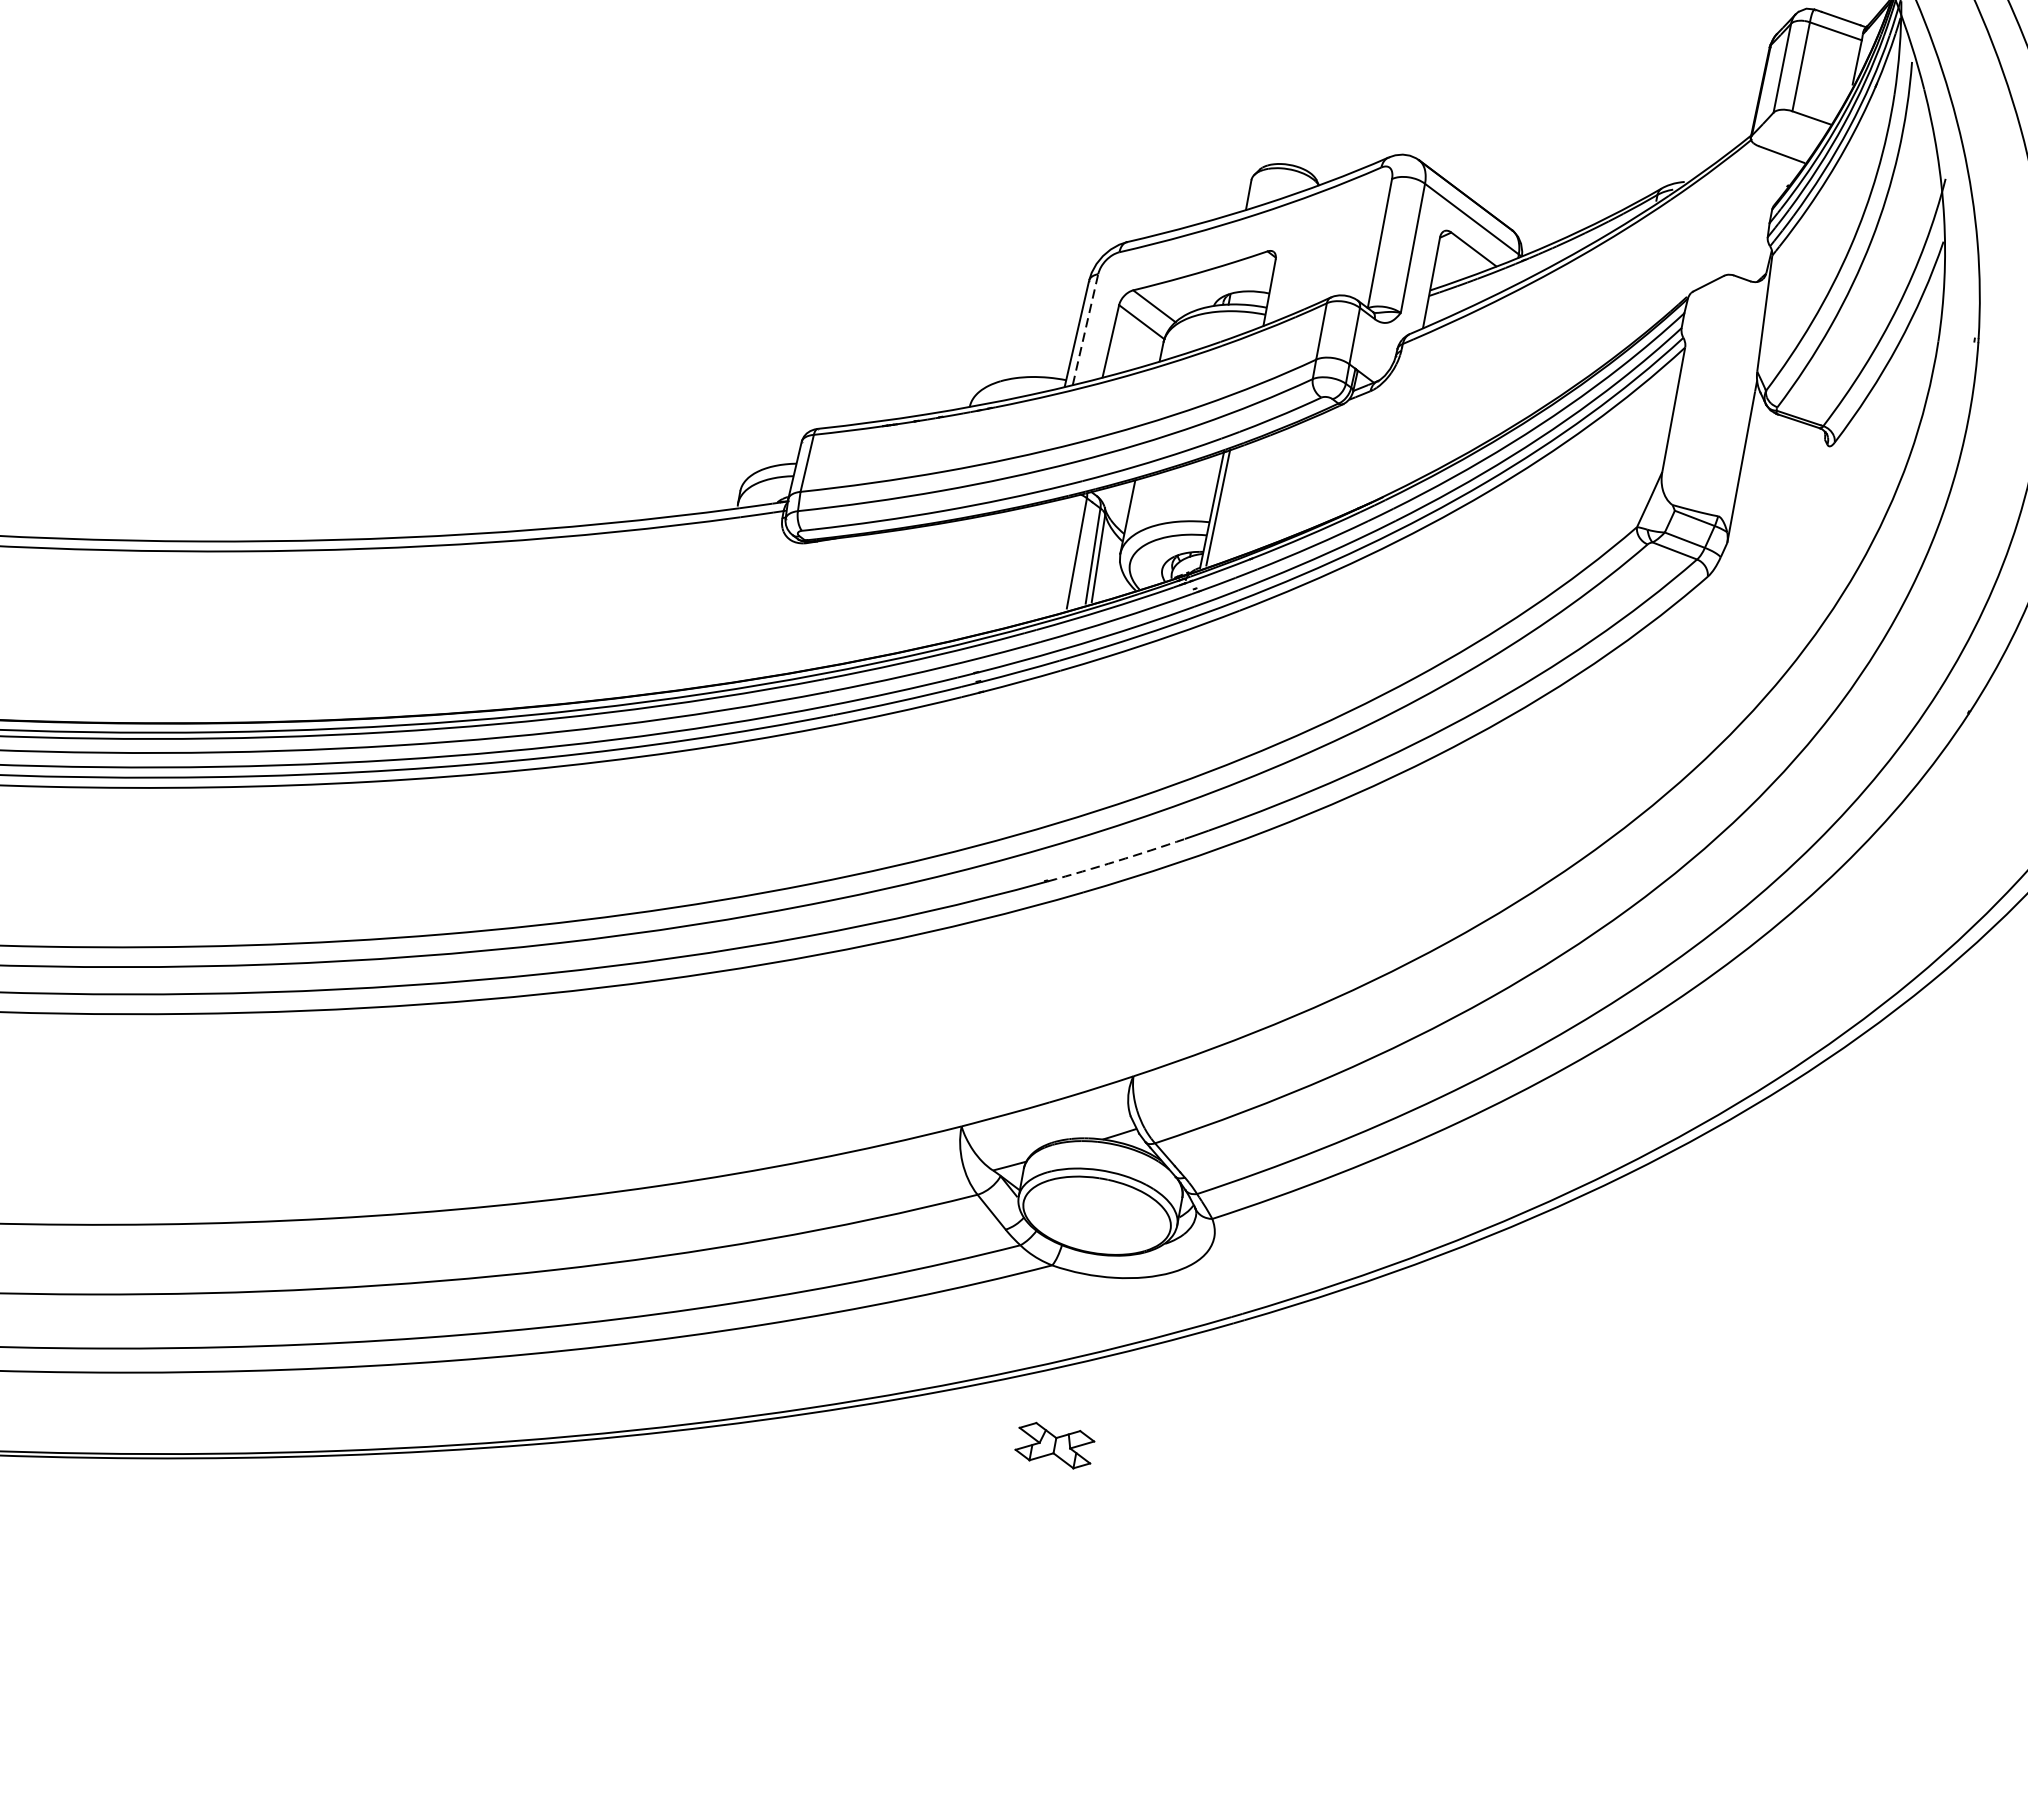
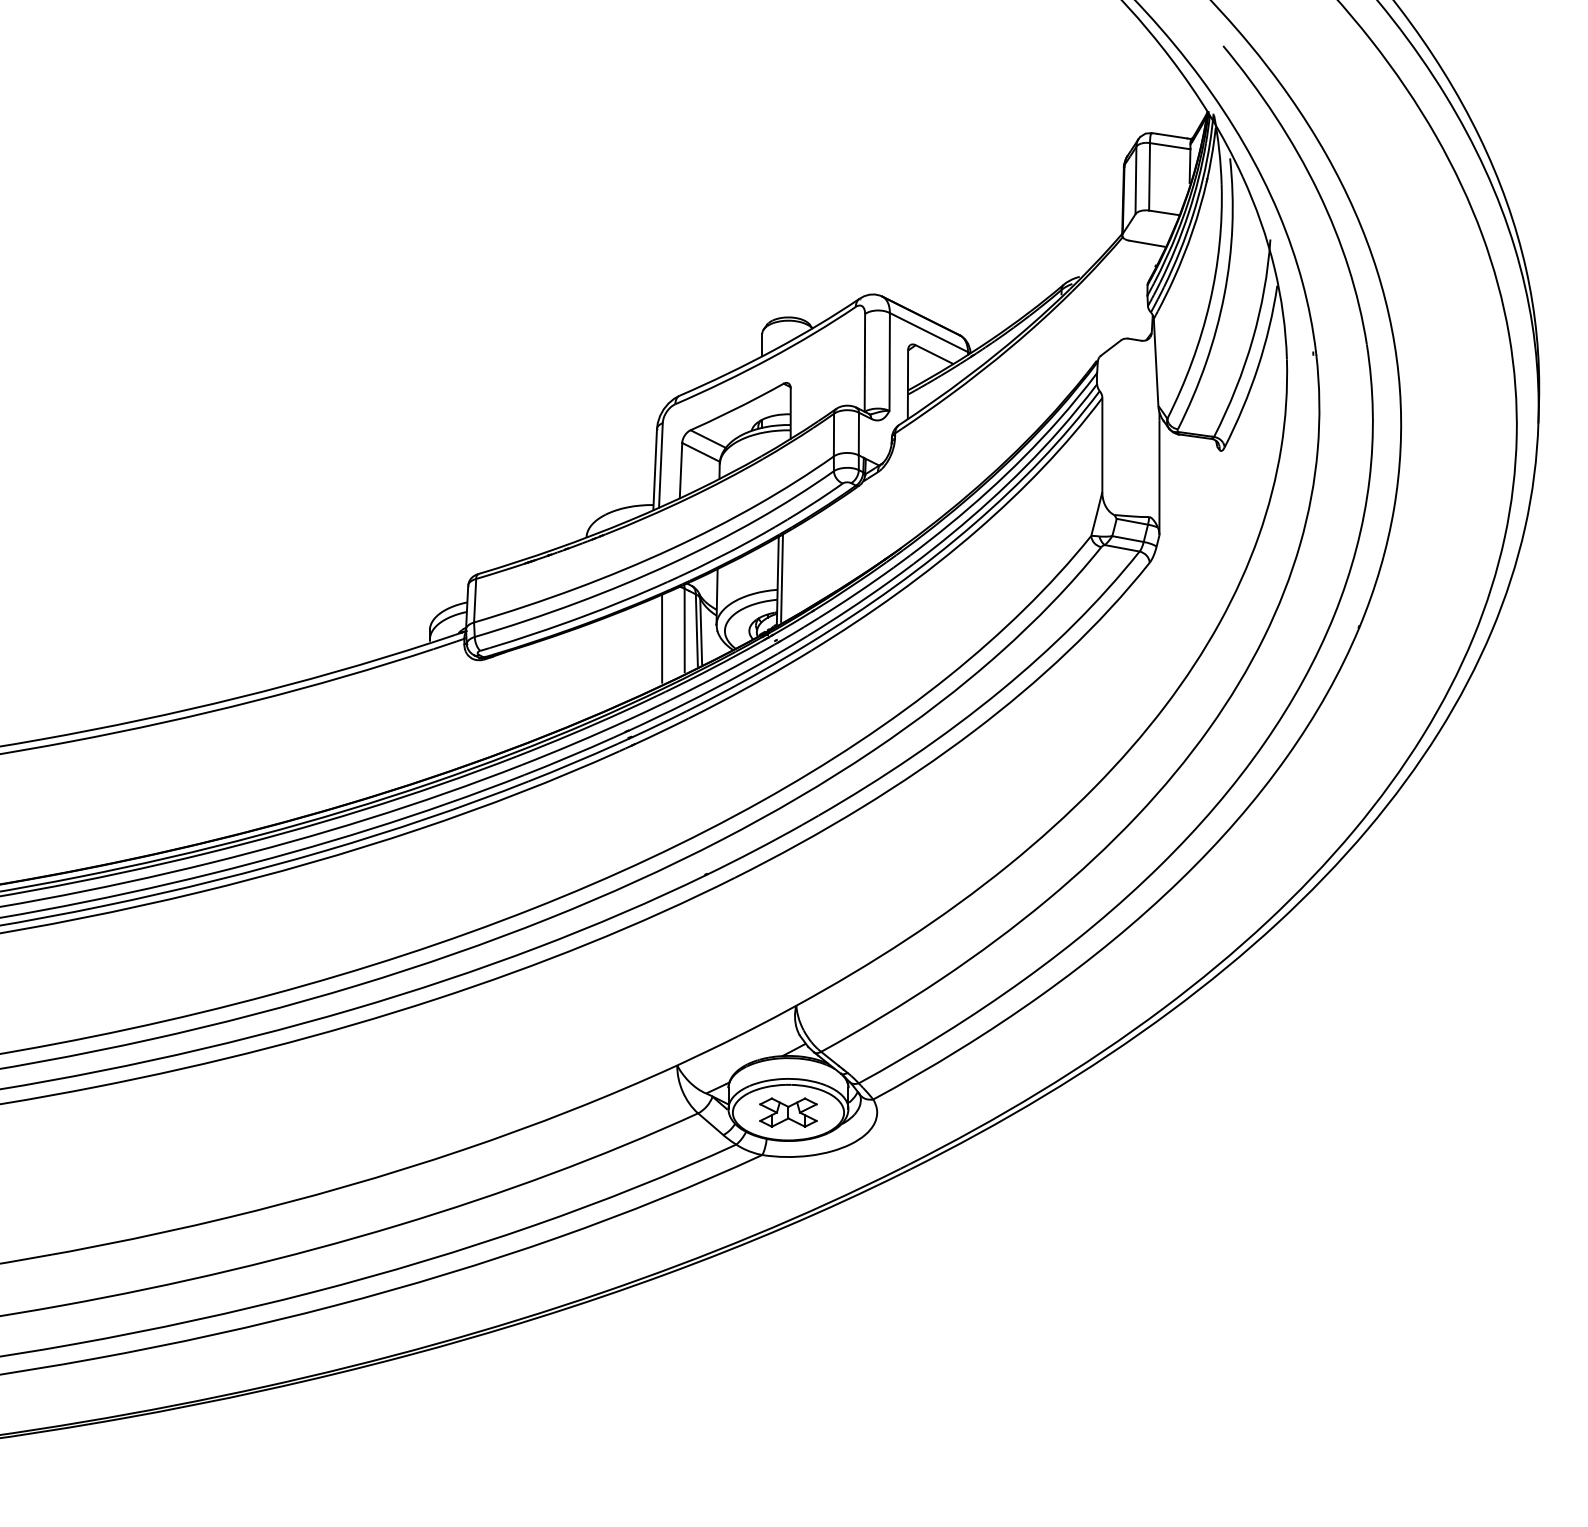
line: (1085, 328) -> (660, 464), dashed -> solid
line: (1045, 558) -> (662, 638), added
arc: (1117, 861) -> (755, 850), dashed -> solid
part: (1054, 1445) -> (788, 1112), moved

